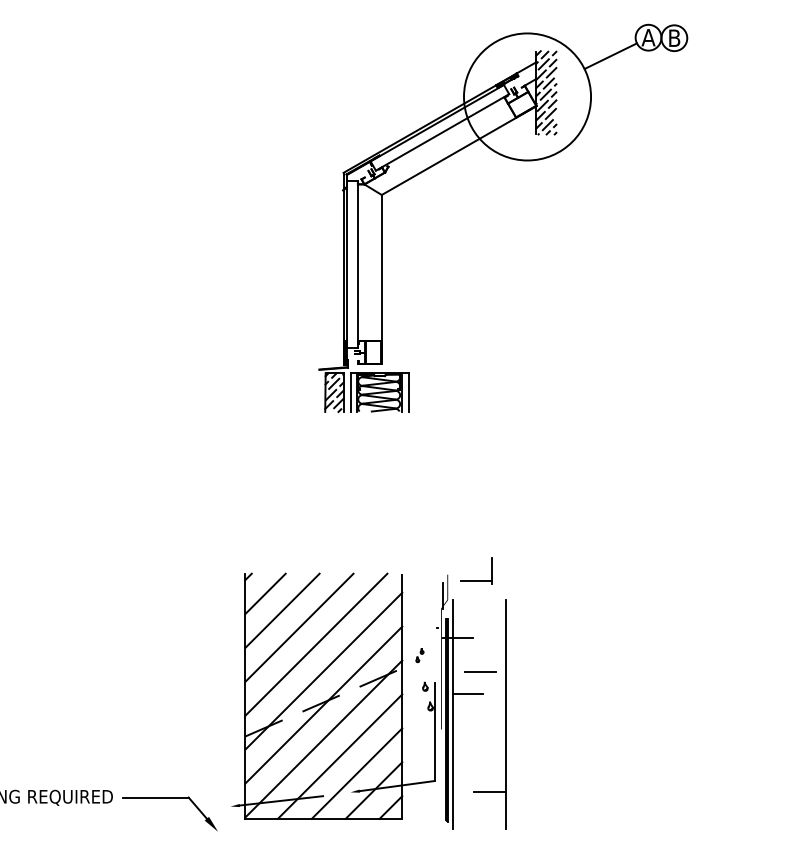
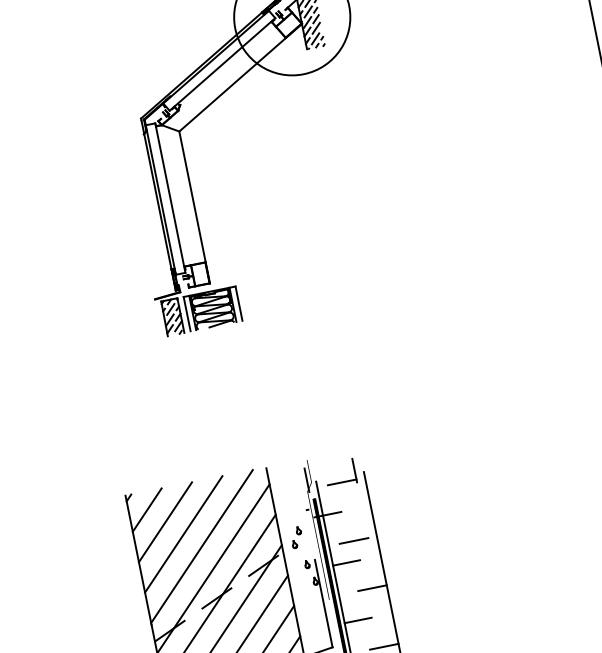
part: (476, 580) -> (342, 481), moved
part: (419, 655) -> (296, 537), size x1.67
line: (490, 726) -> (372, 588), added
line: (467, 757) -> (357, 620), added

